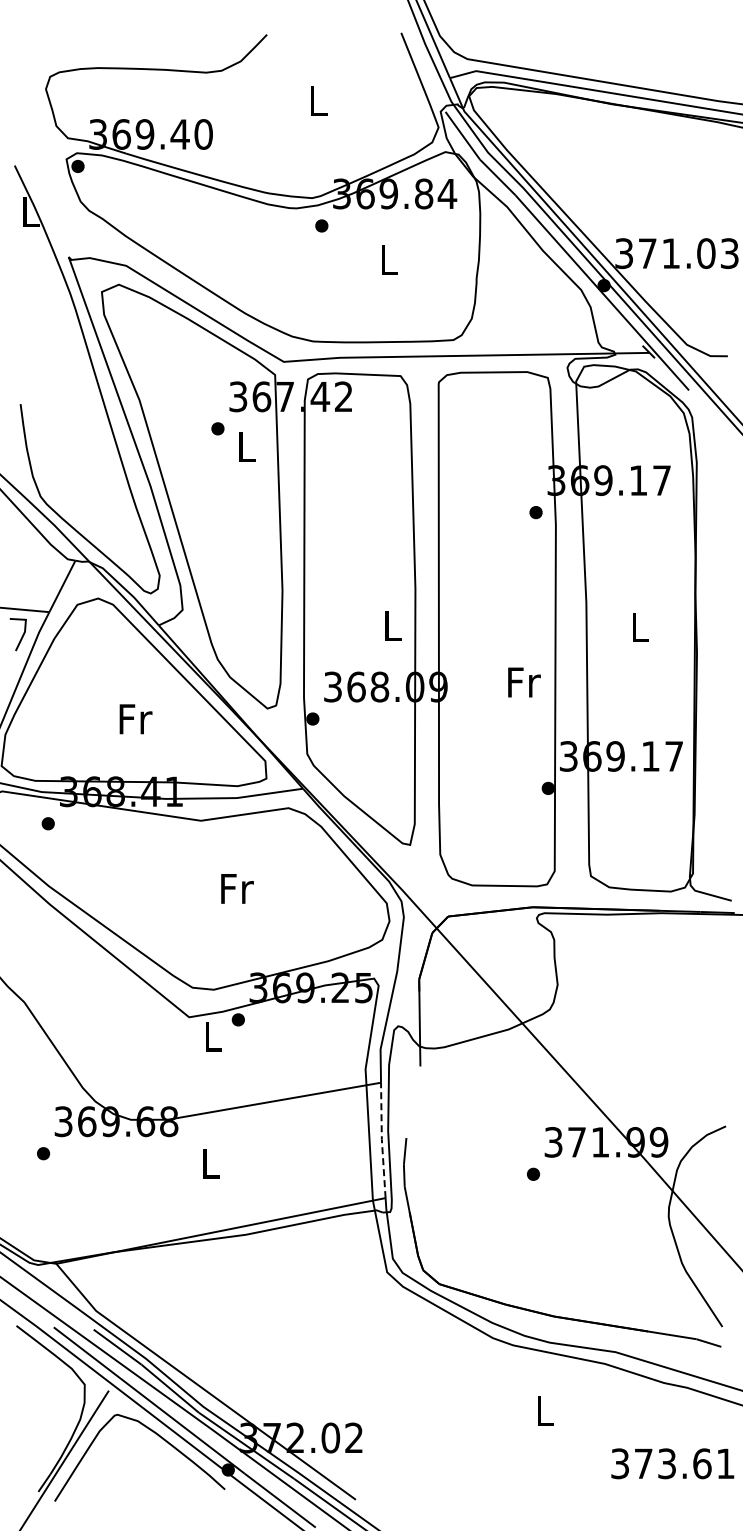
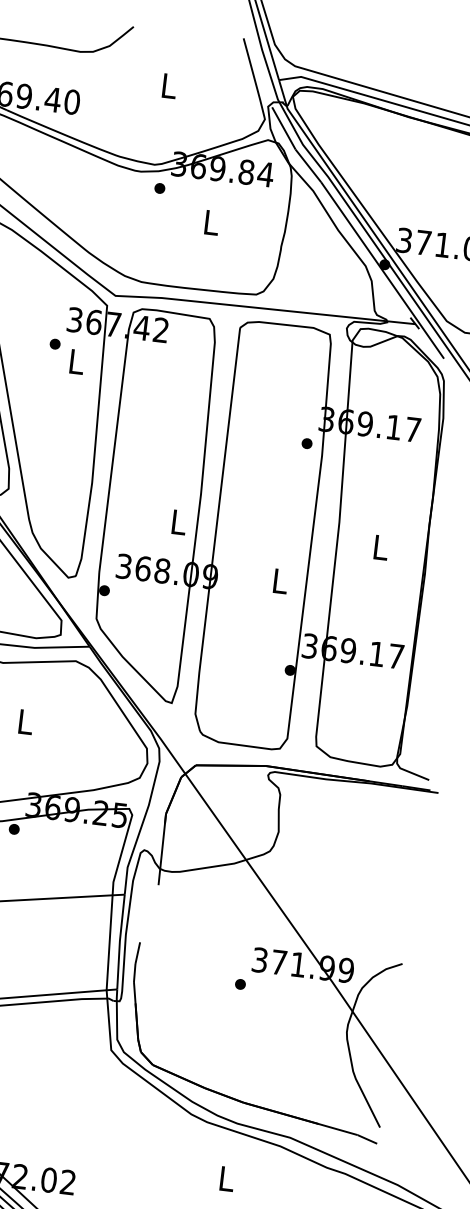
text: (524, 682) -> (281, 581), Fr -> L
text: (237, 888) -> (26, 721), Fr -> L
line: (381, 1139) -> (119, 941), dashed -> solid

